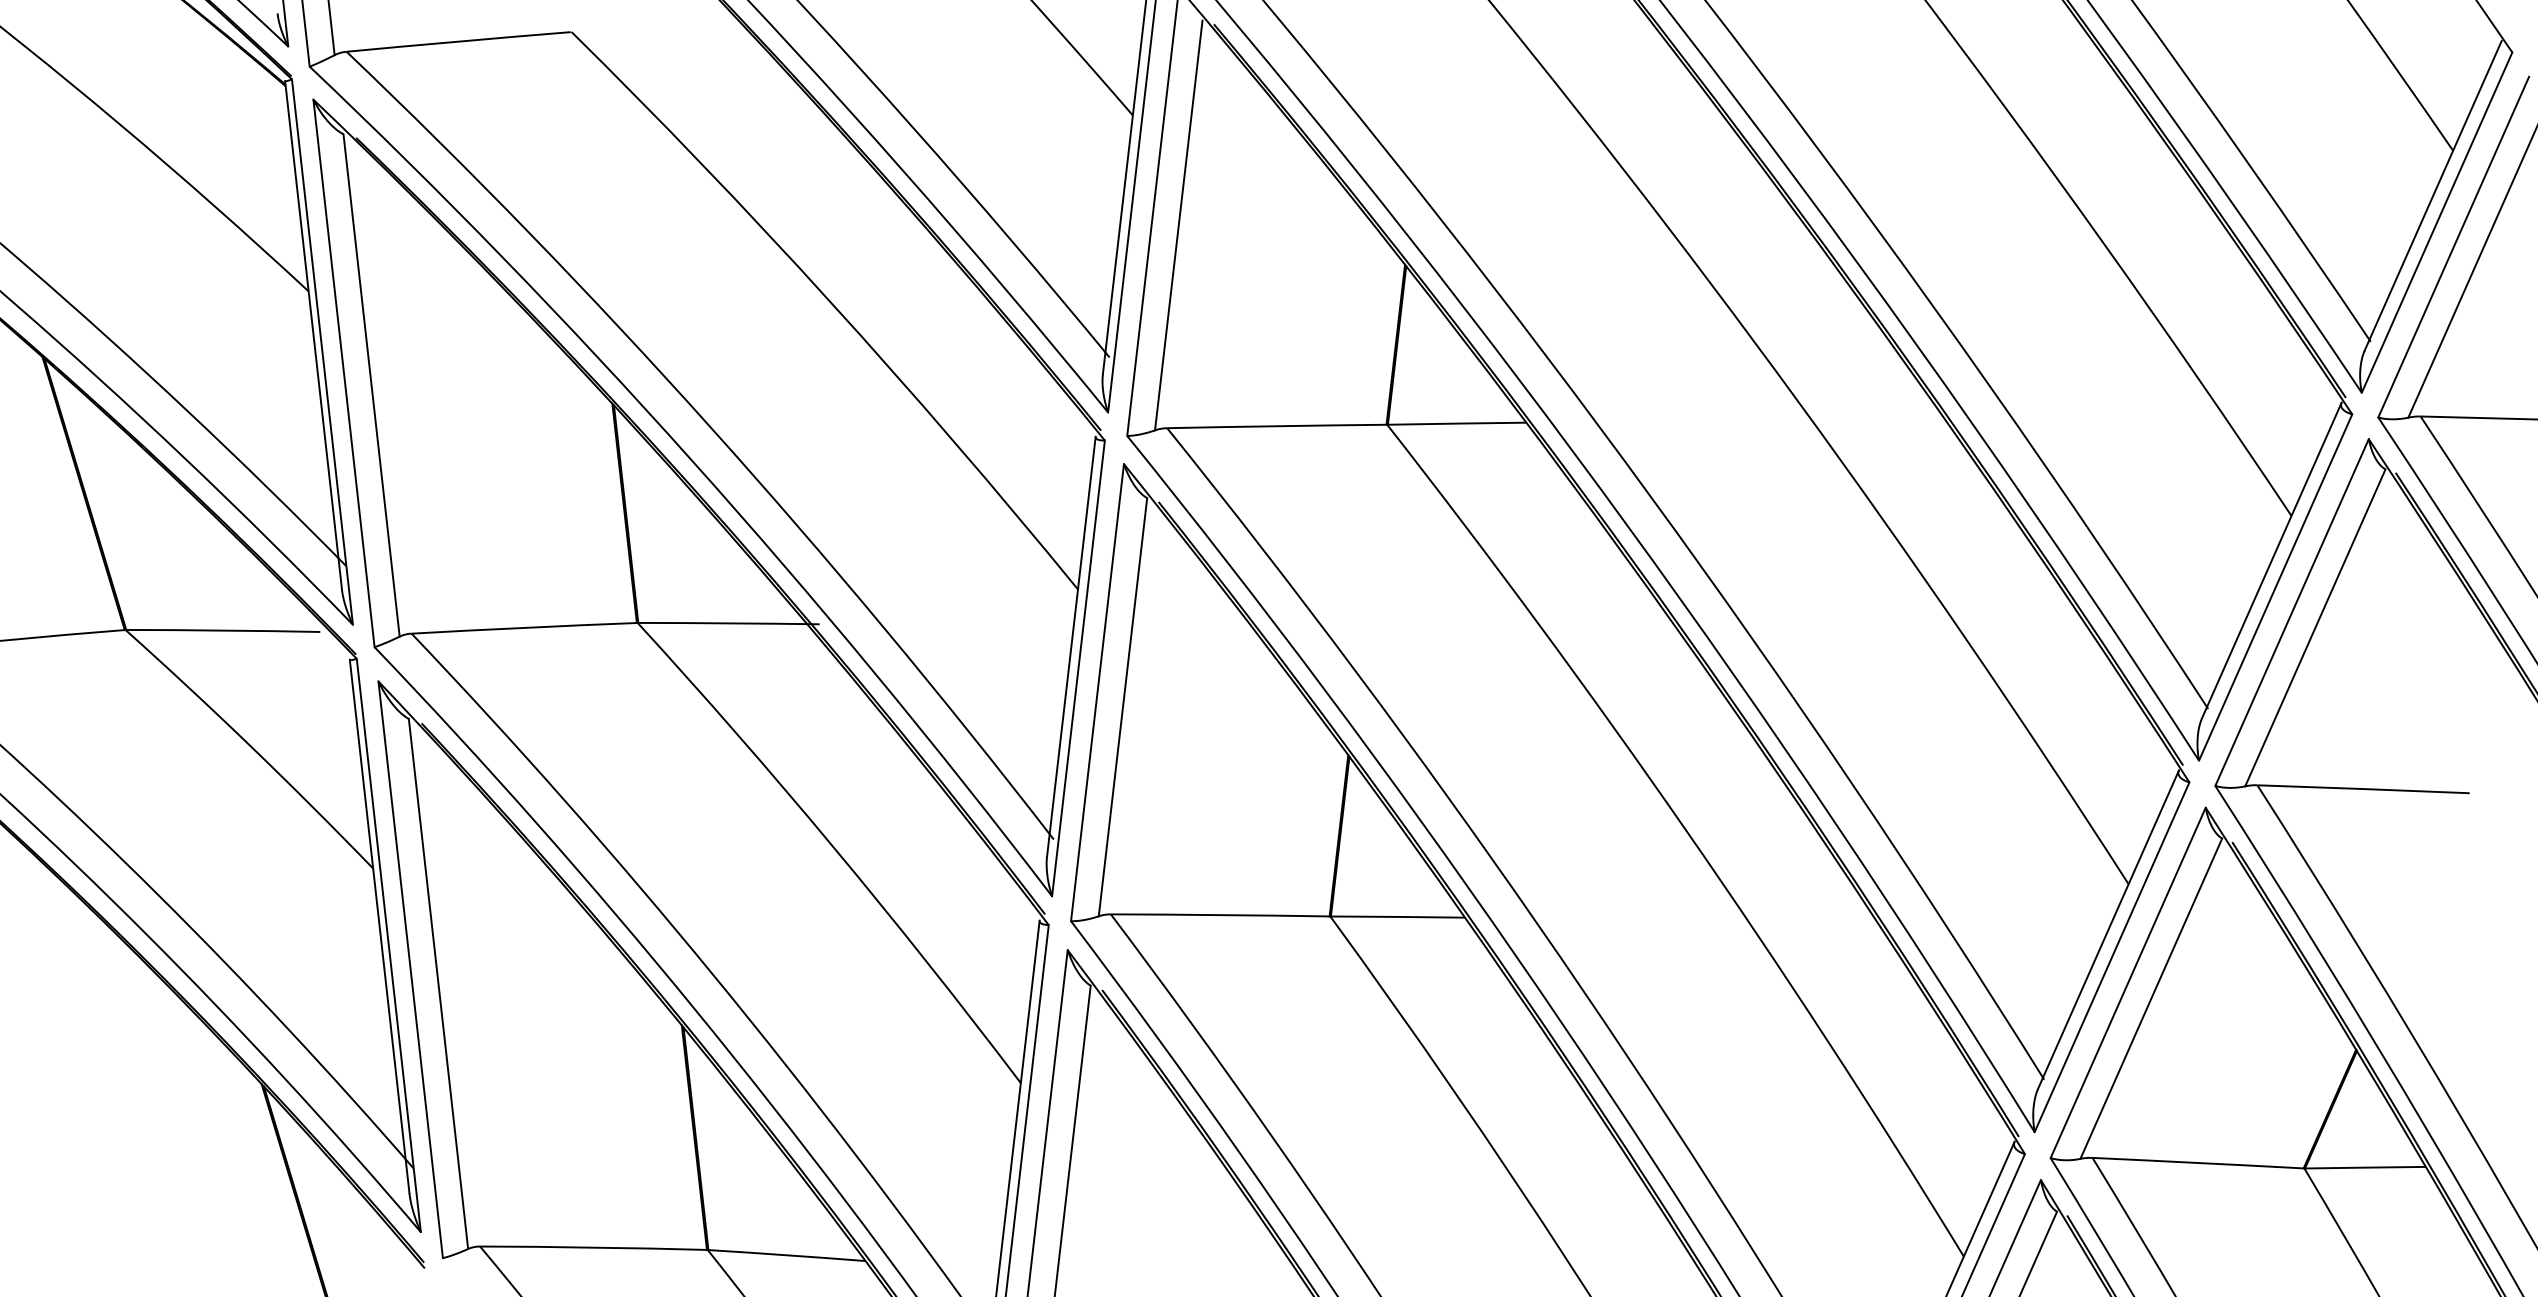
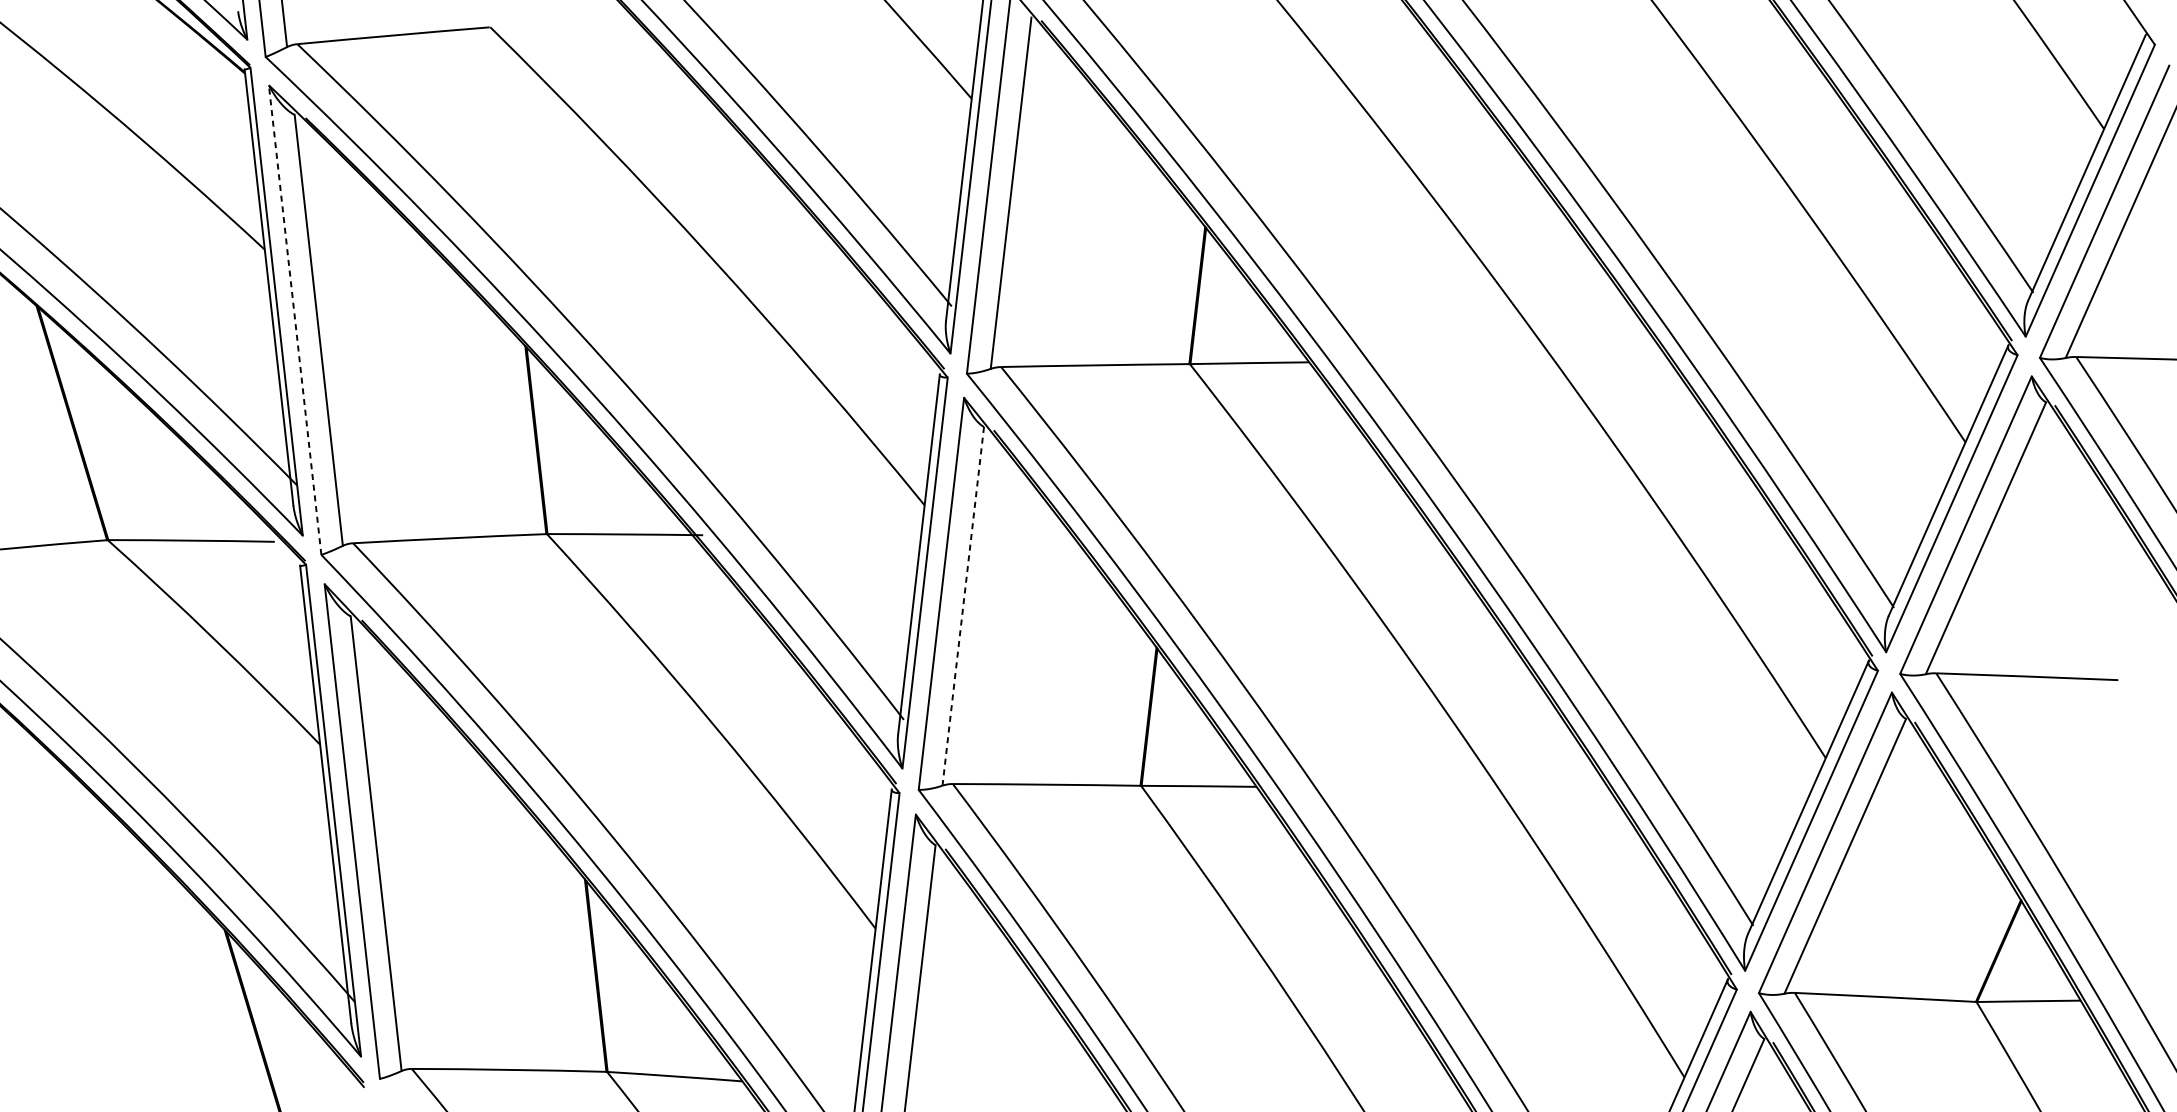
line: (343, 372) -> (294, 319), solid -> dashed
line: (1122, 707) -> (962, 606), solid -> dashed

